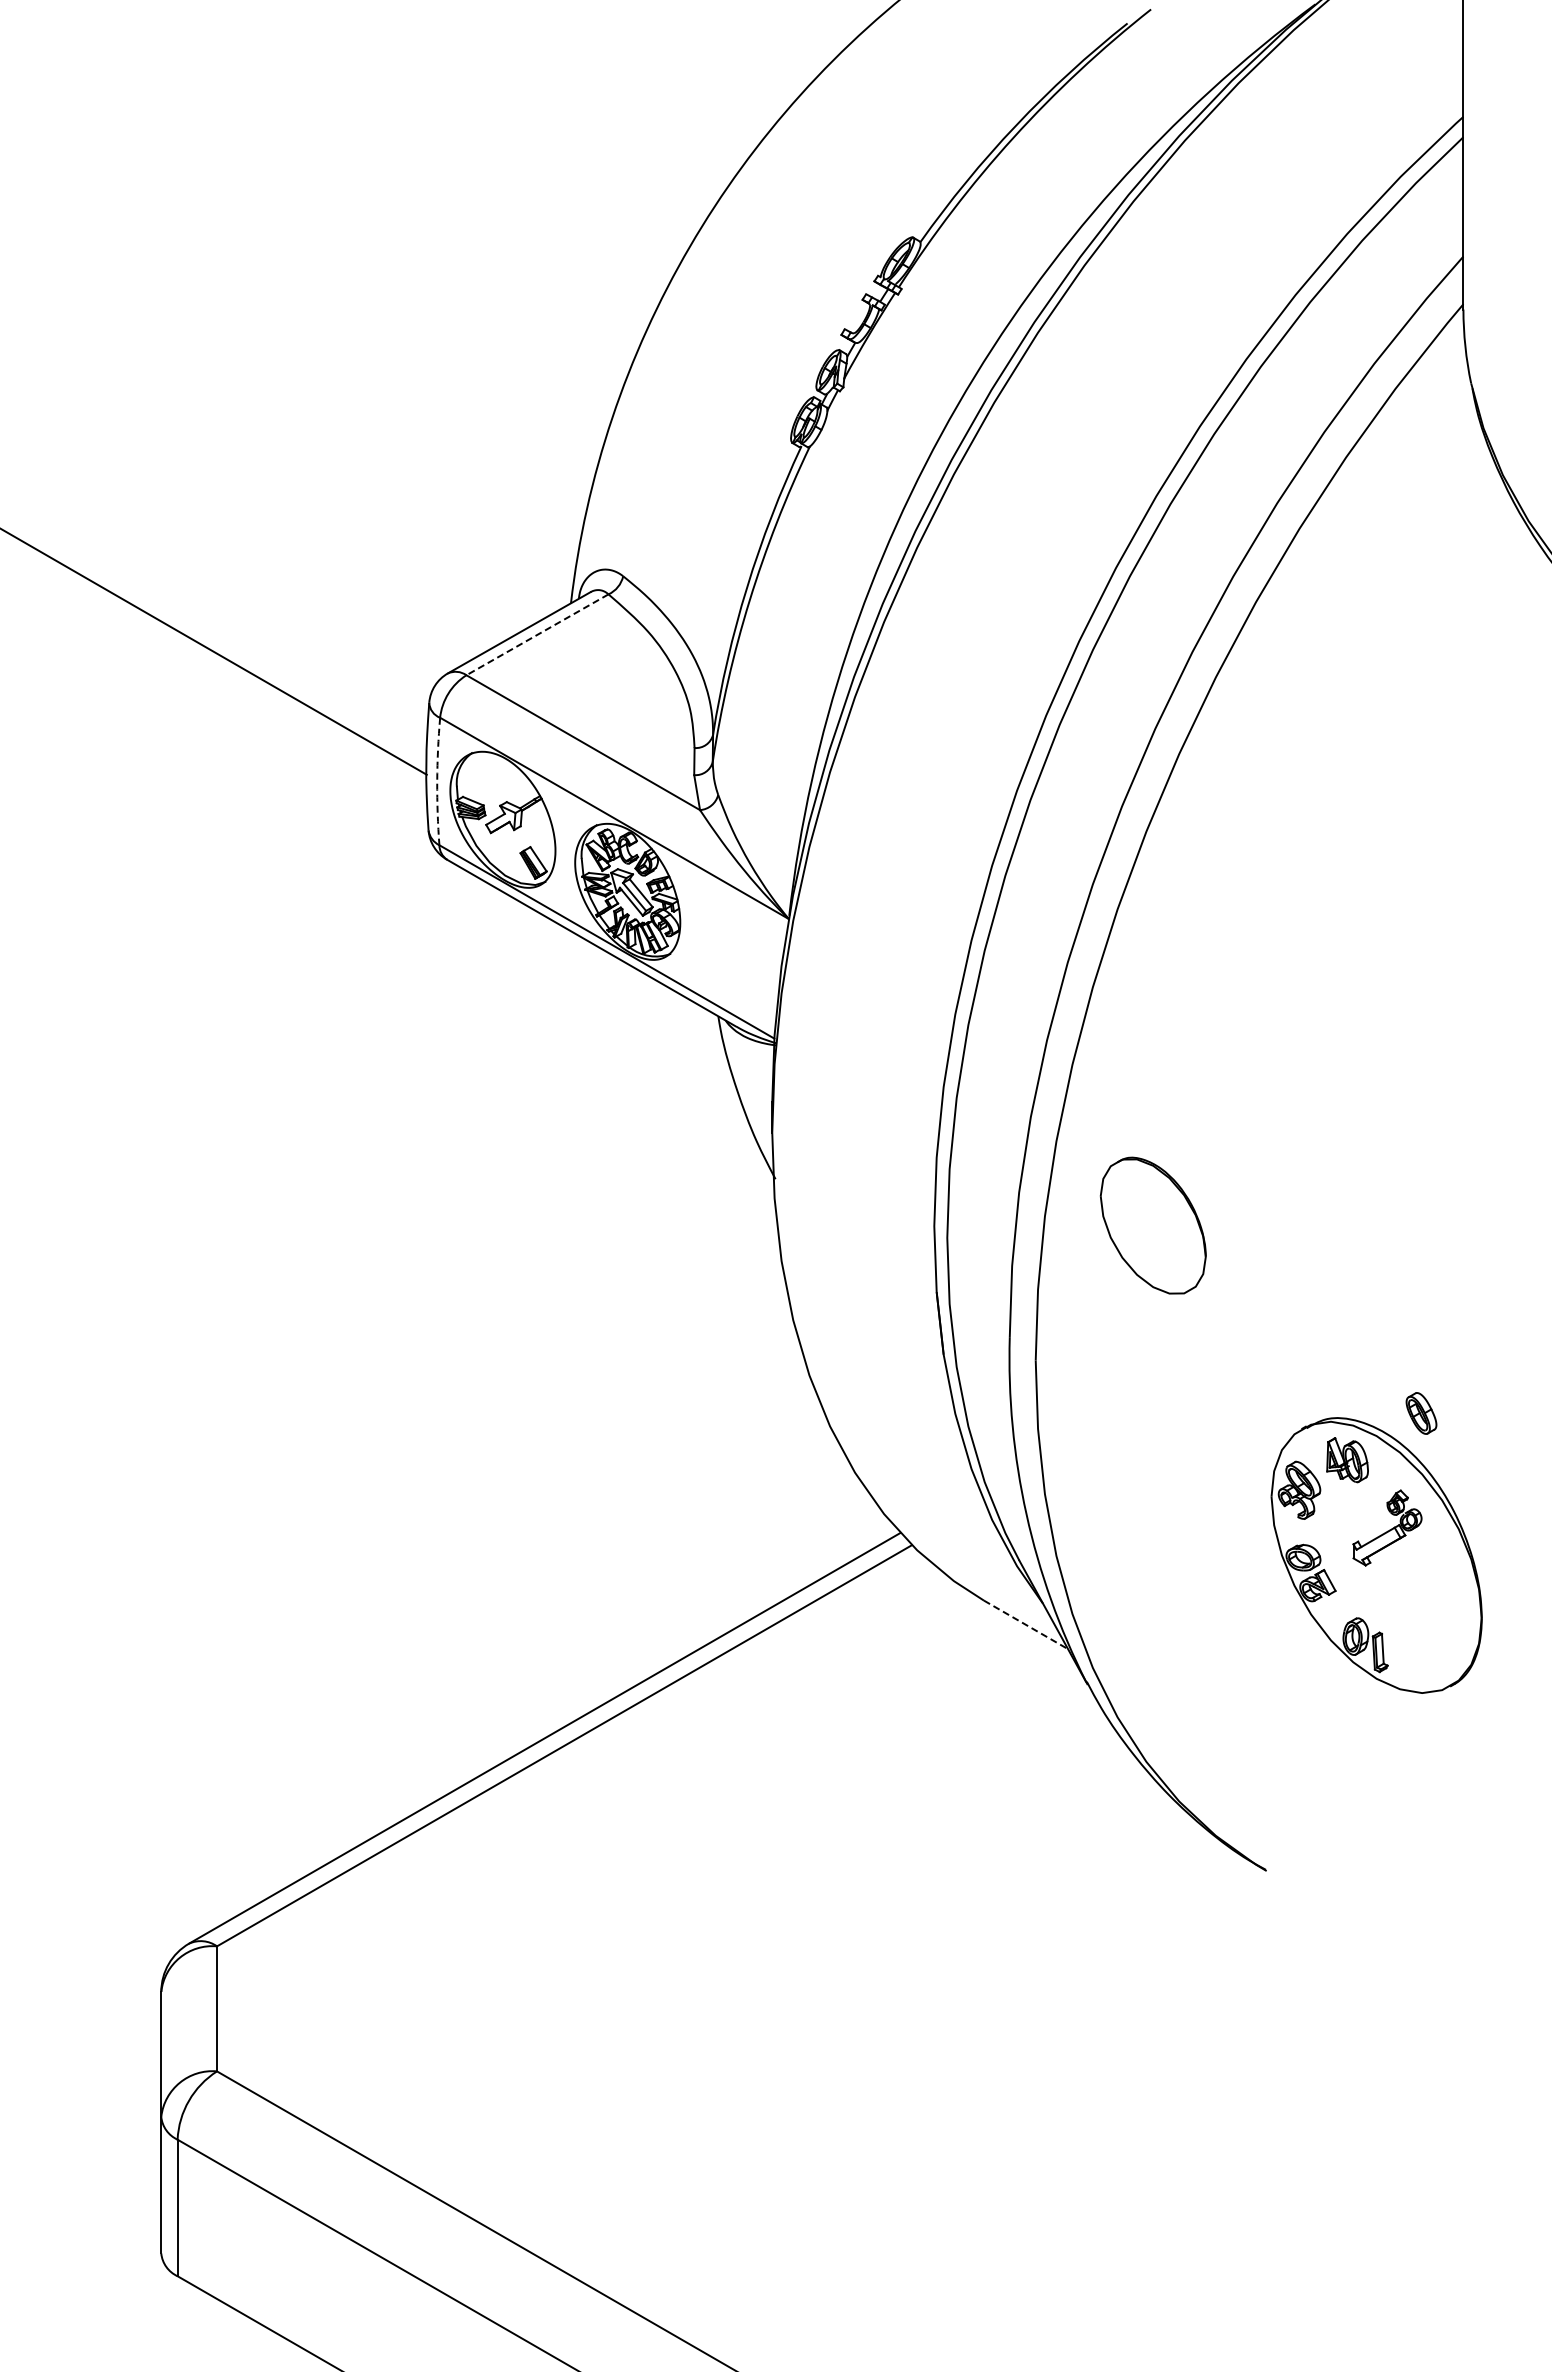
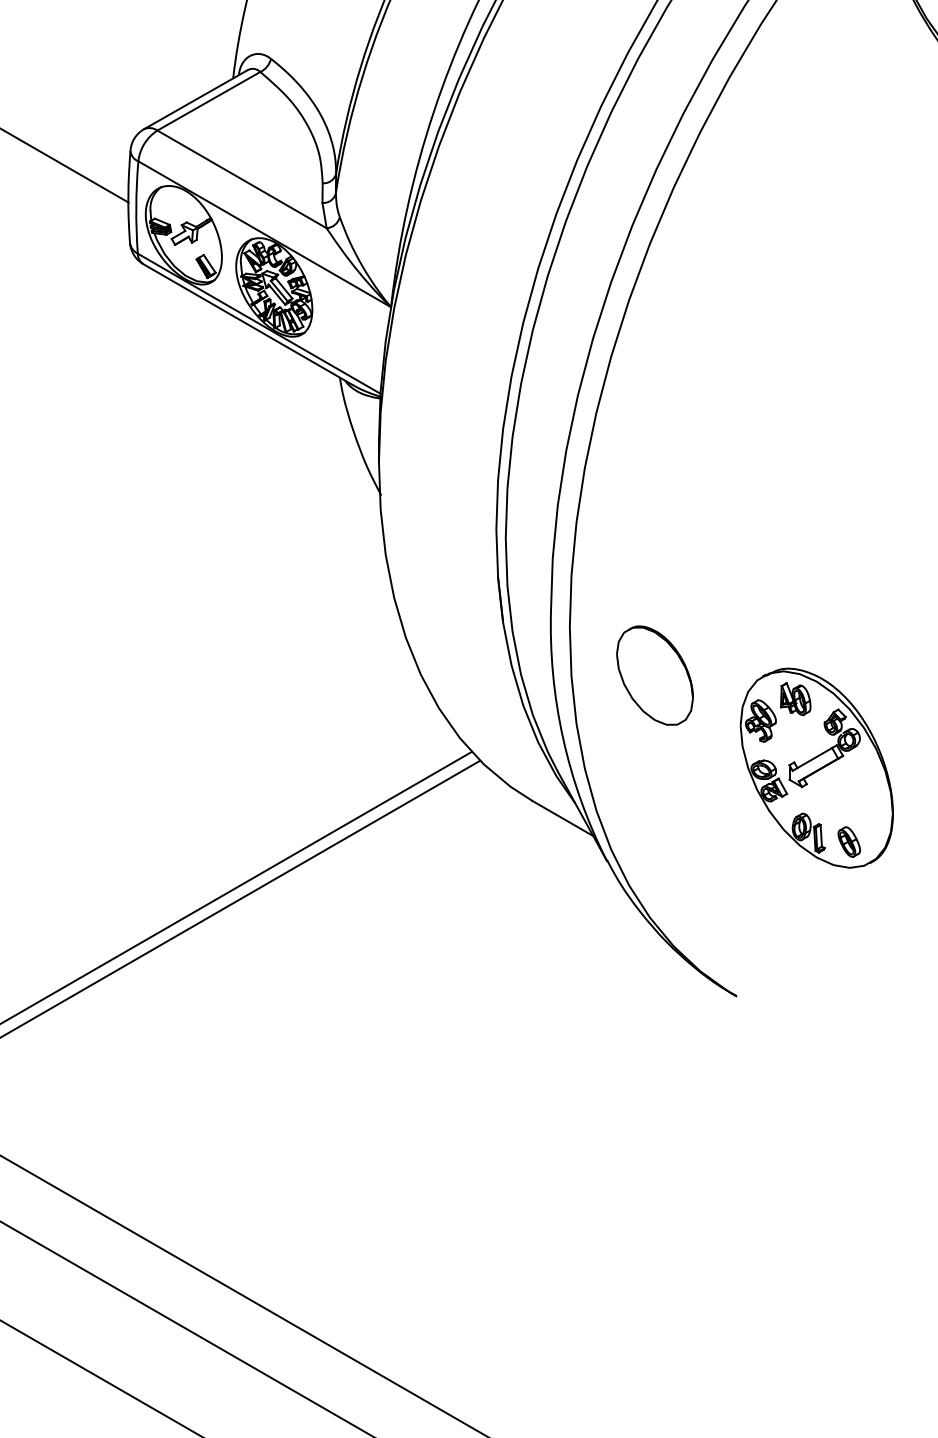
line: (537, 634) -> (208, 101), dashed -> solid
arc: (437, 781) -> (136, 207), dashed -> solid
part: (1152, 1225) -> (654, 675), moved
part: (1421, 1413) -> (849, 842), moved
part: (1387, 1527) -> (824, 747), size x1.43
line: (1026, 1624) -> (563, 818), dashed -> solid

